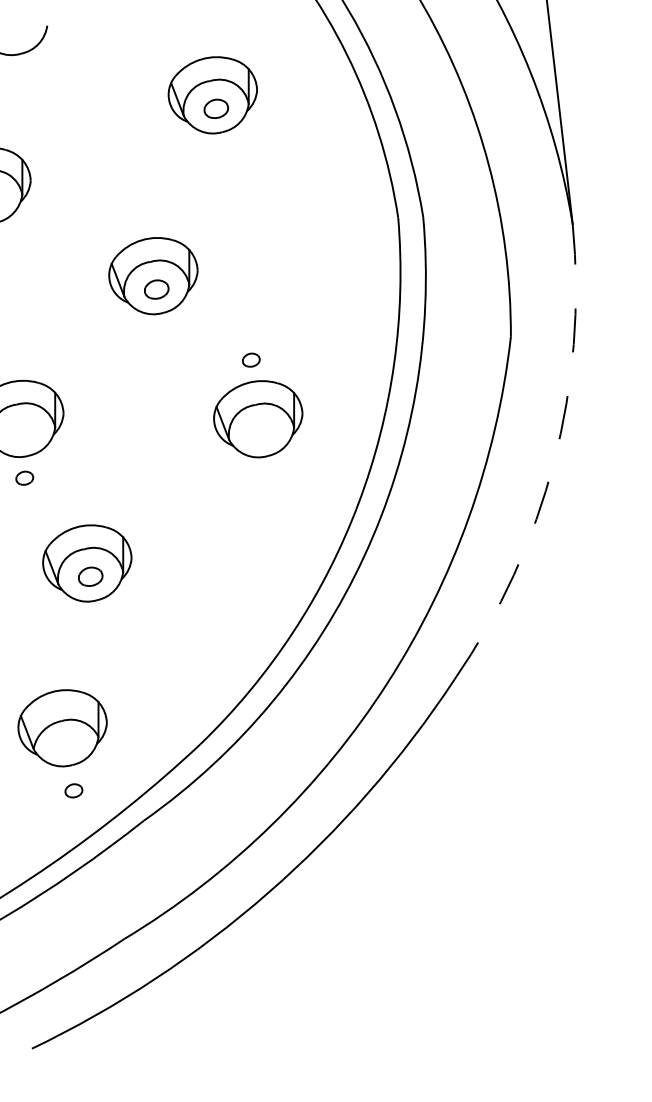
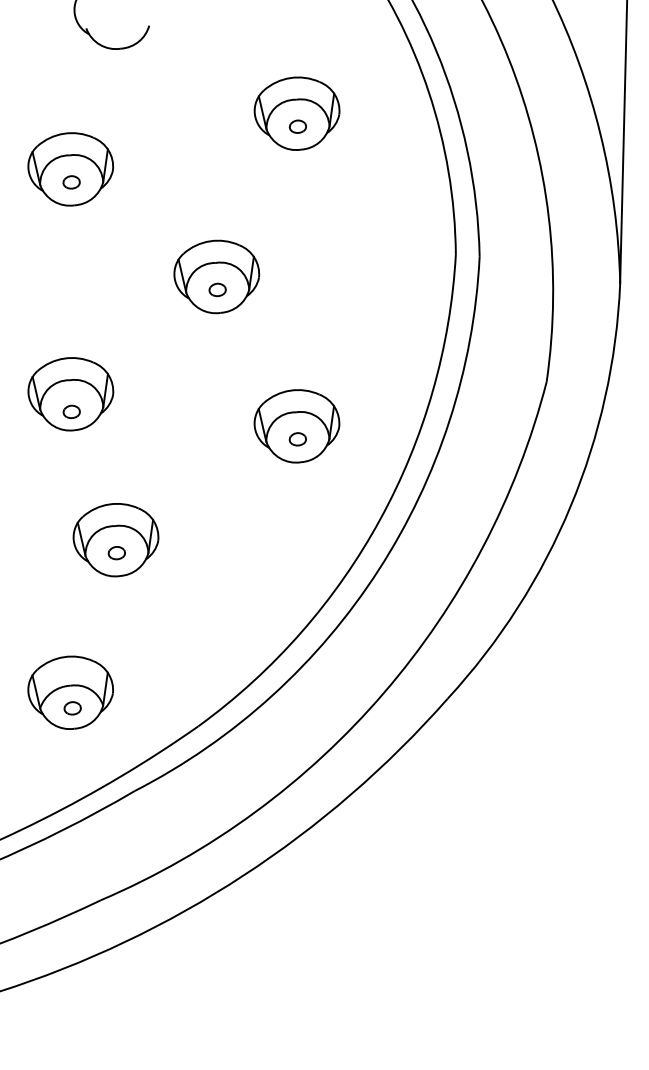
part: (215, 108) -> (297, 126), size x0.71
part: (156, 289) -> (217, 289), size x0.71
part: (250, 360) -> (297, 439), moved
arc: (553, 462) -> (570, 506), dashed -> solid
part: (24, 477) -> (71, 411), moved
part: (90, 577) -> (116, 553), size x0.71
part: (73, 791) -> (72, 708), moved

